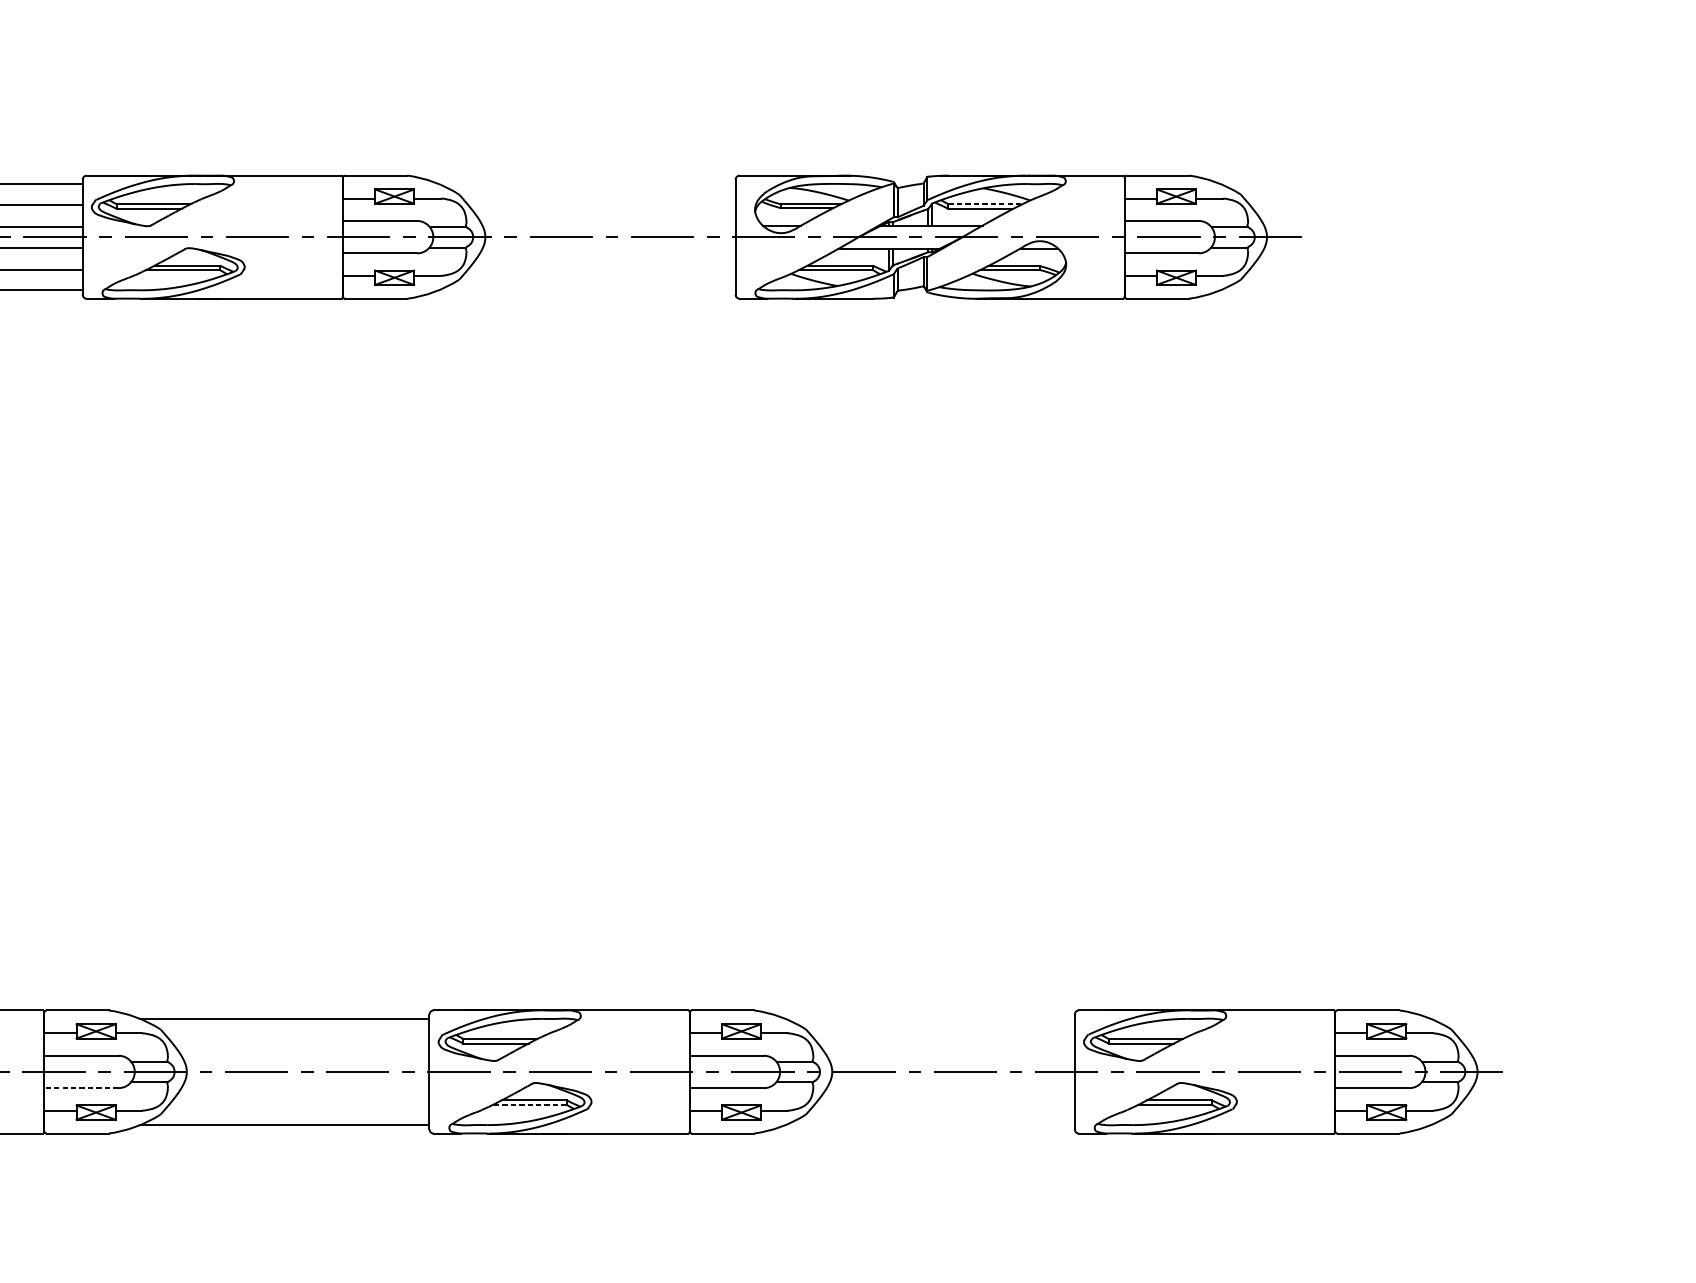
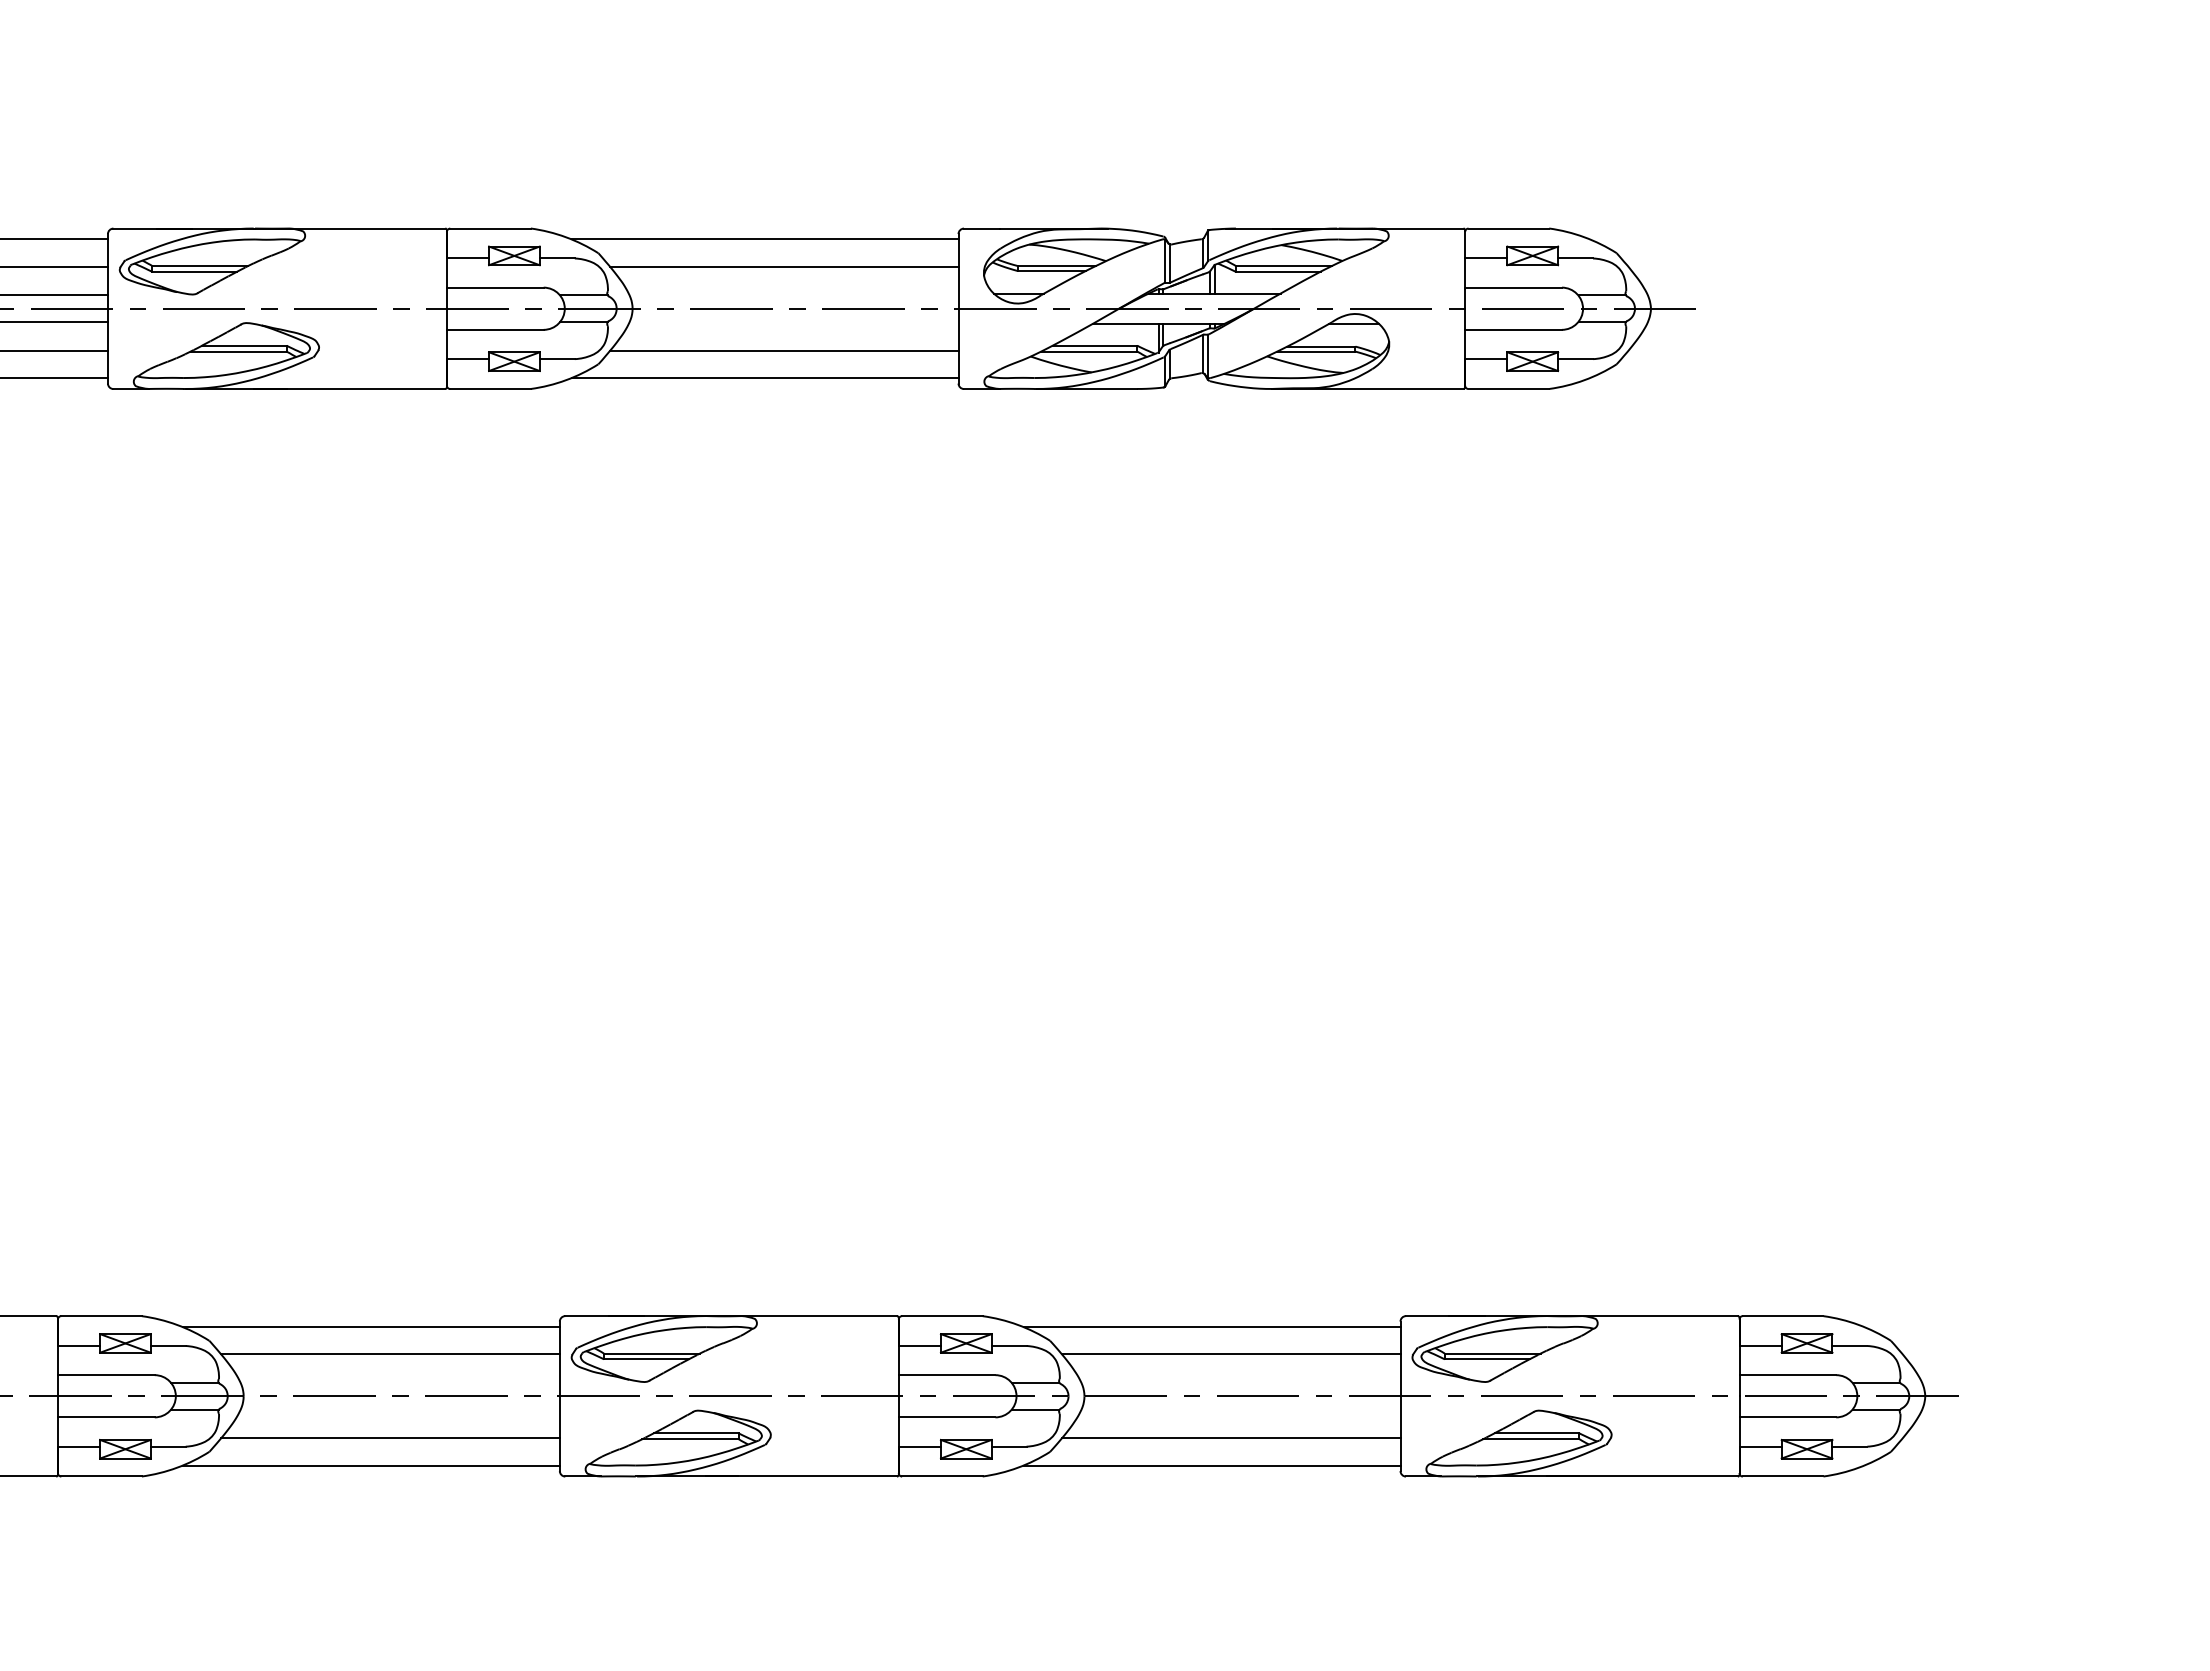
line: (586, 184) -> (764, 239), added
line: (601, 204) -> (783, 266), added
line: (985, 204) -> (1284, 266), dashed -> solid
line: (601, 269) -> (783, 350), added
line: (586, 290) -> (764, 378), added
line: (929, 1019) -> (1211, 1327), added
line: (298, 1039) -> (389, 1354), added
line: (944, 1039) -> (1230, 1354), added
line: (80, 1088) -> (105, 1417), dashed -> solid
line: (298, 1104) -> (389, 1438), added
line: (944, 1104) -> (1230, 1438), added
line: (529, 1105) -> (689, 1439), dashed -> solid
line: (929, 1125) -> (1211, 1465), added

